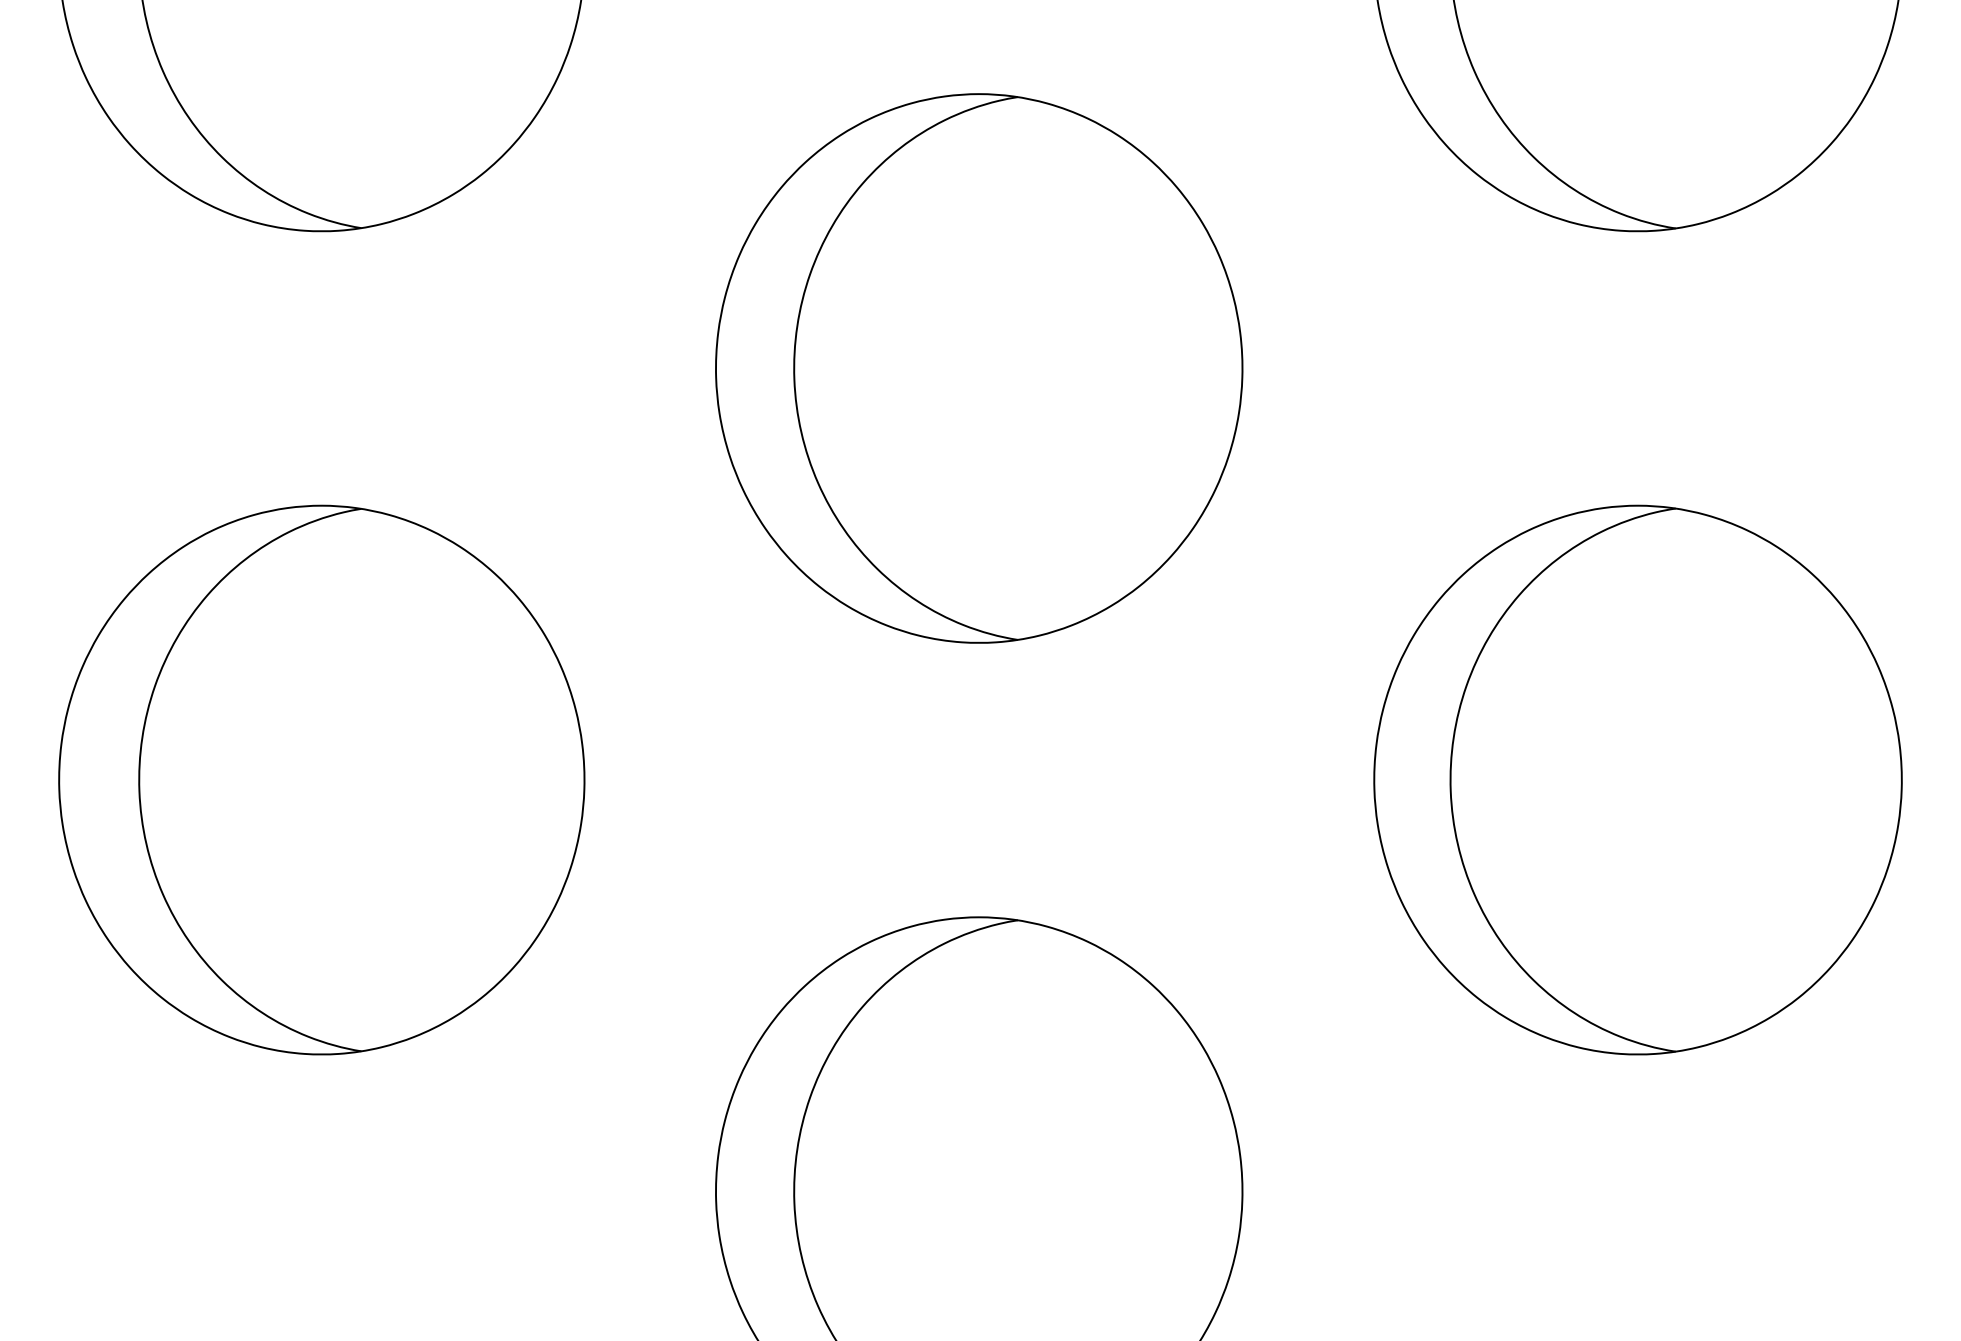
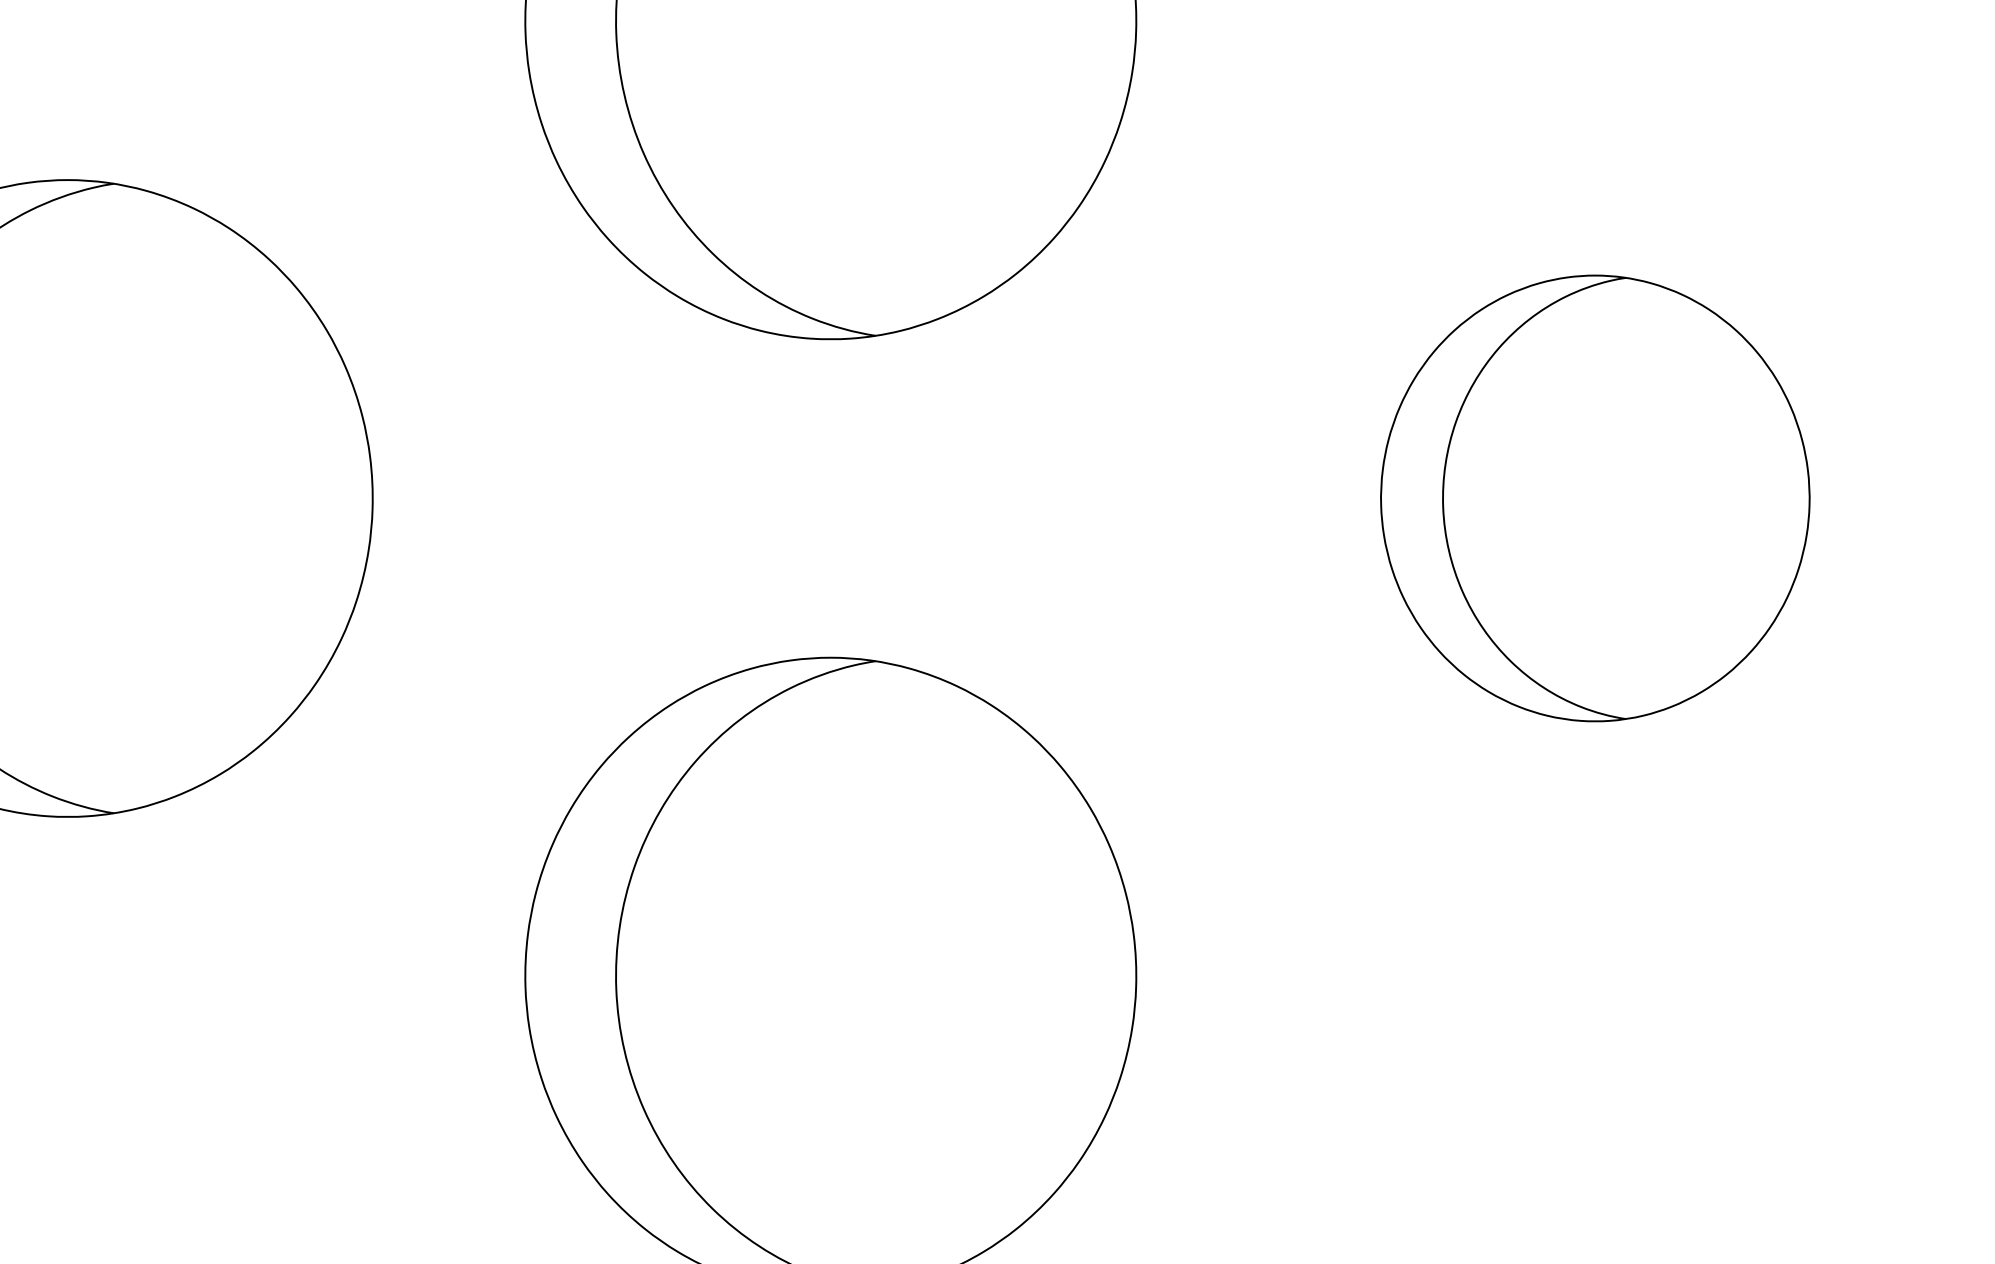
part: (1637, 779) -> (1594, 497), size x0.7

